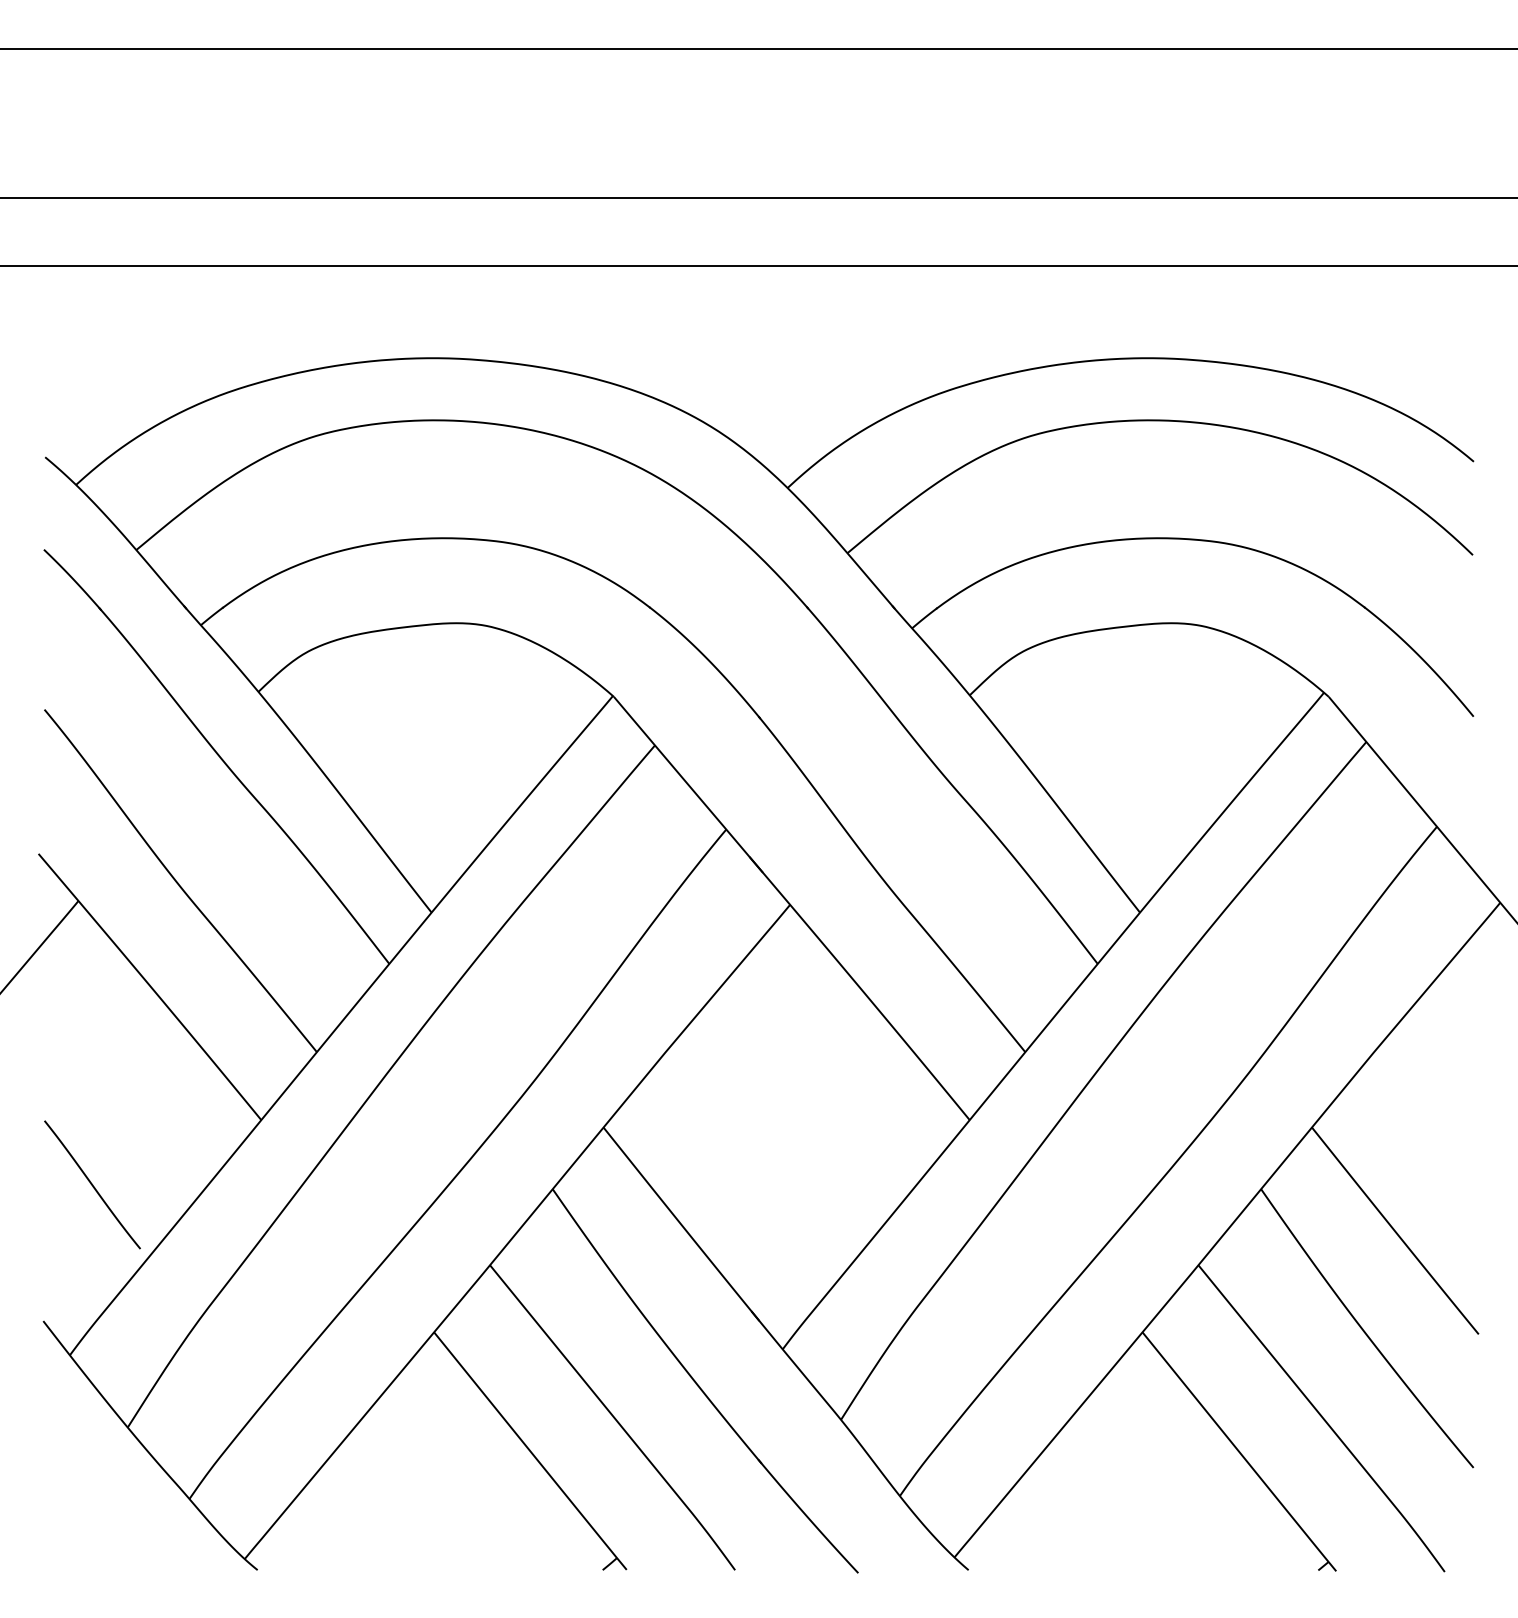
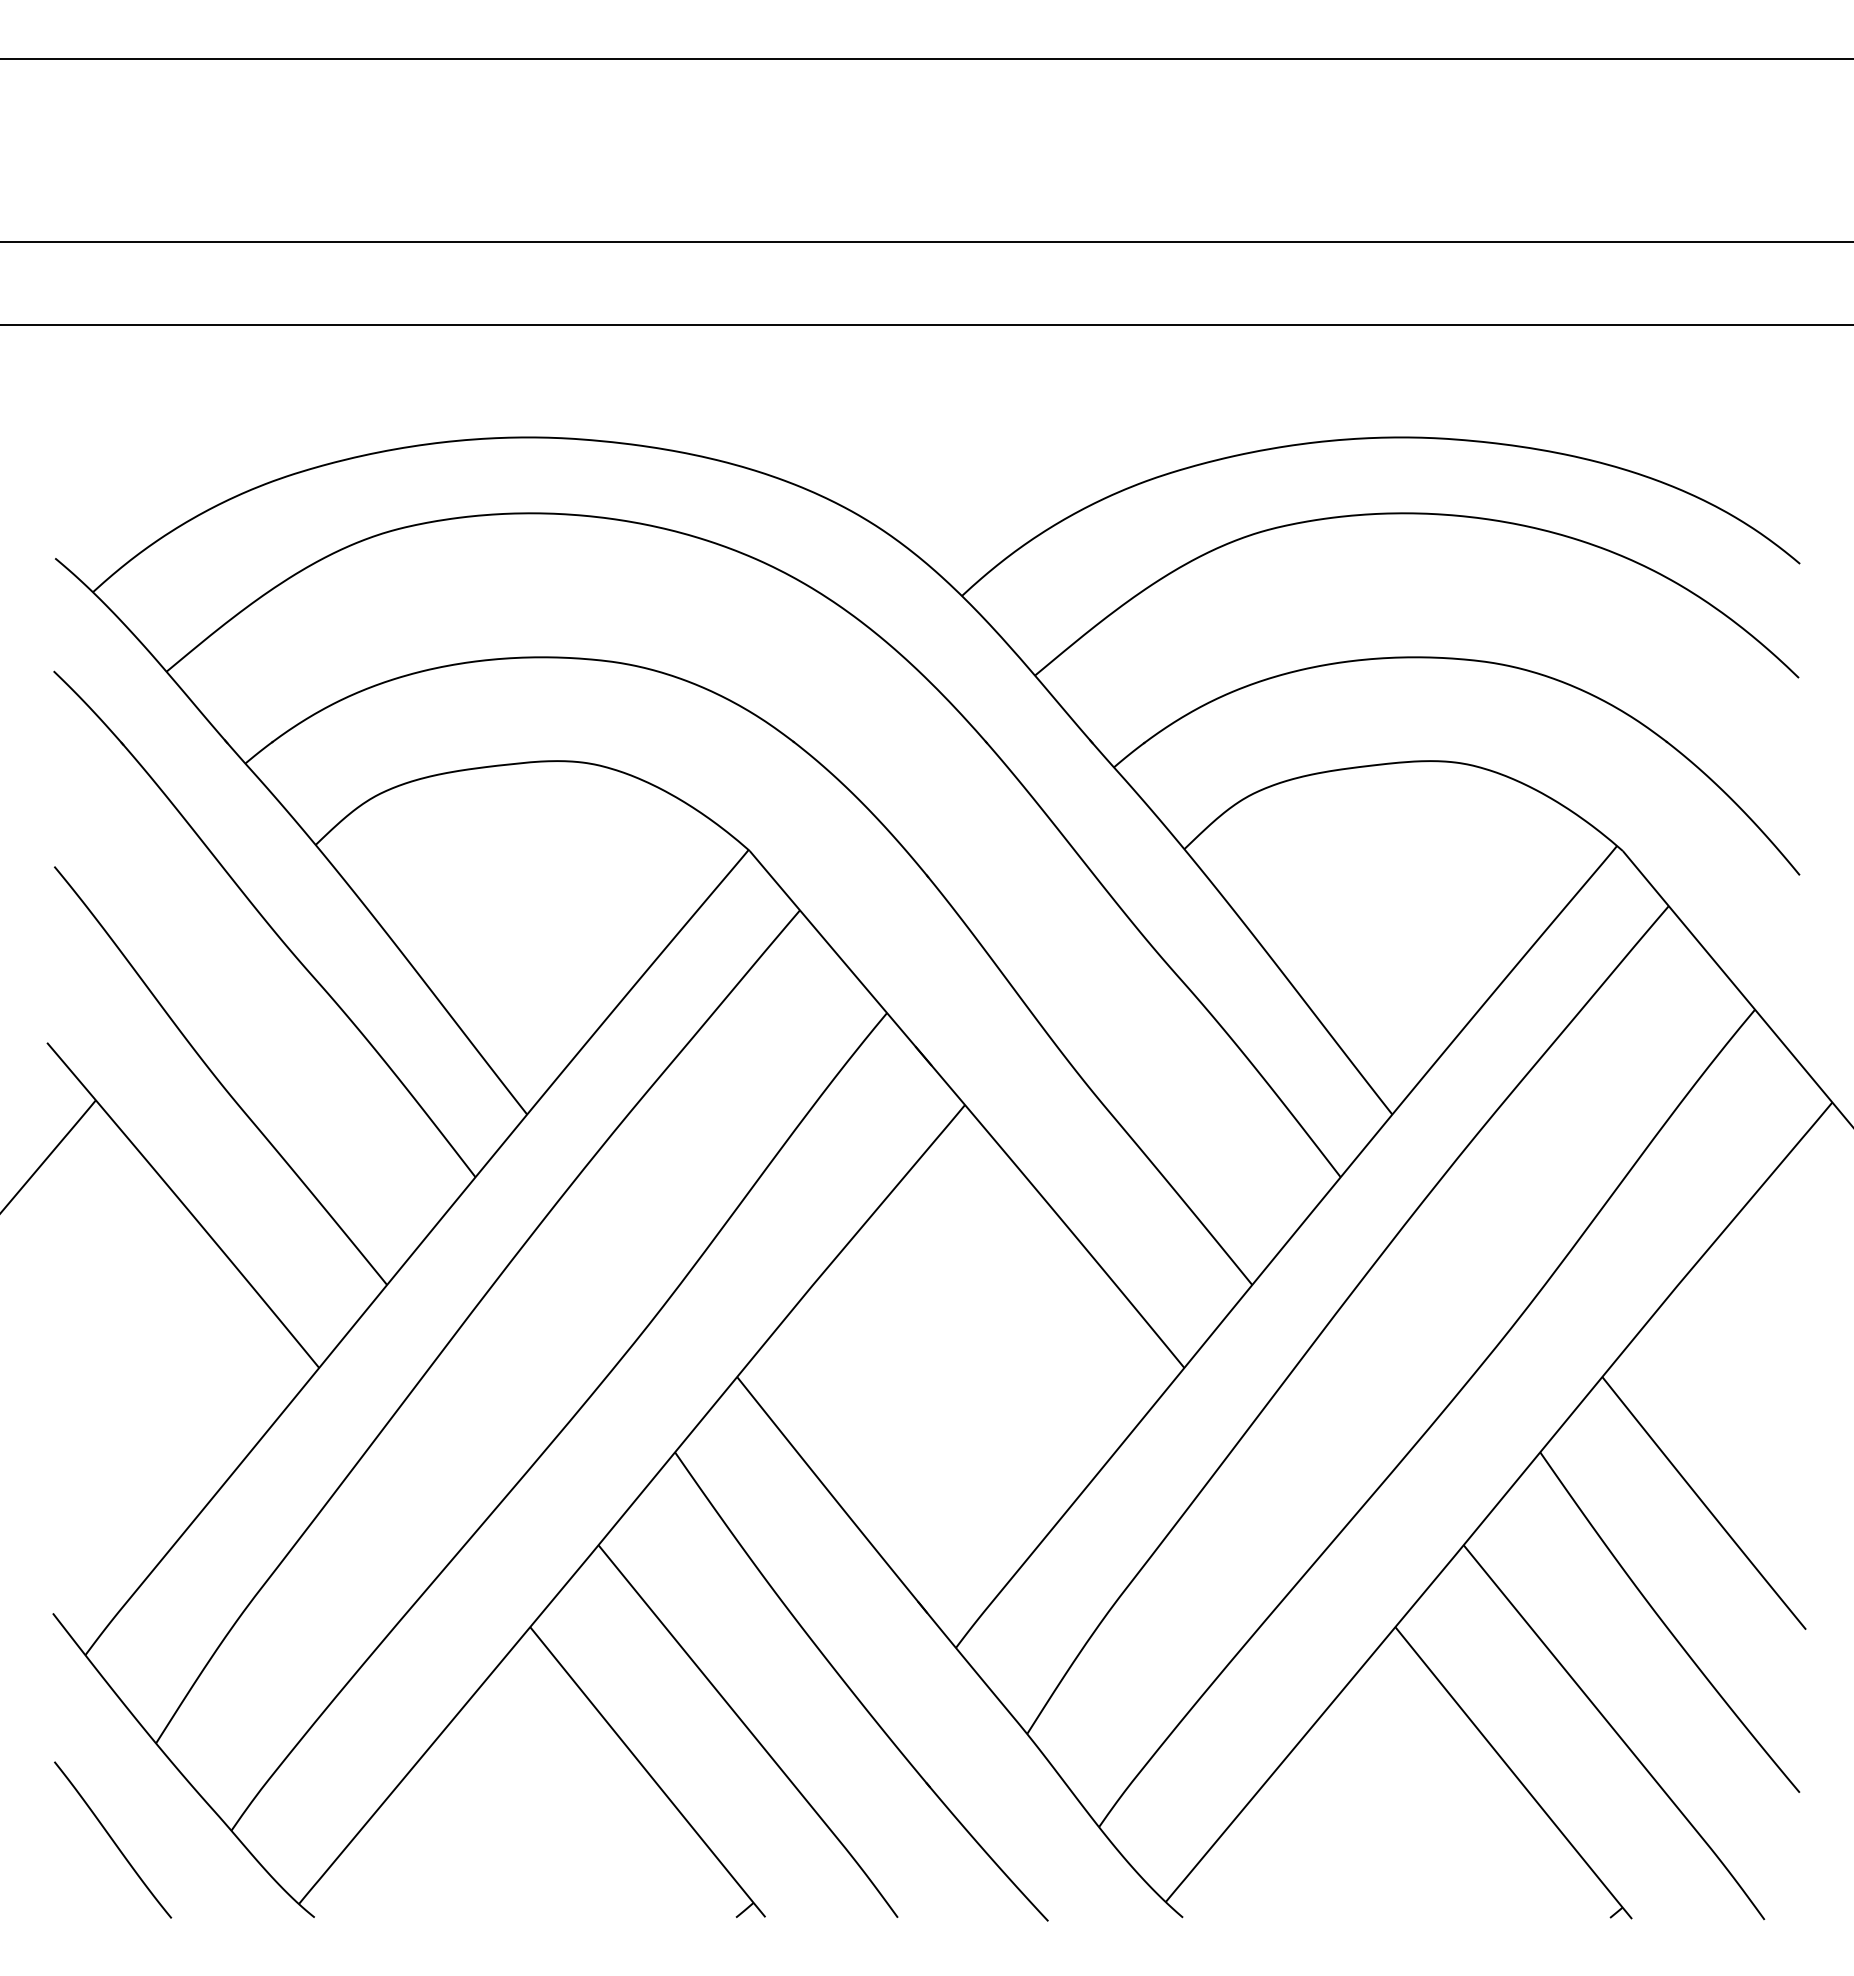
curve: (92, 1184) -> (113, 1839), moved

